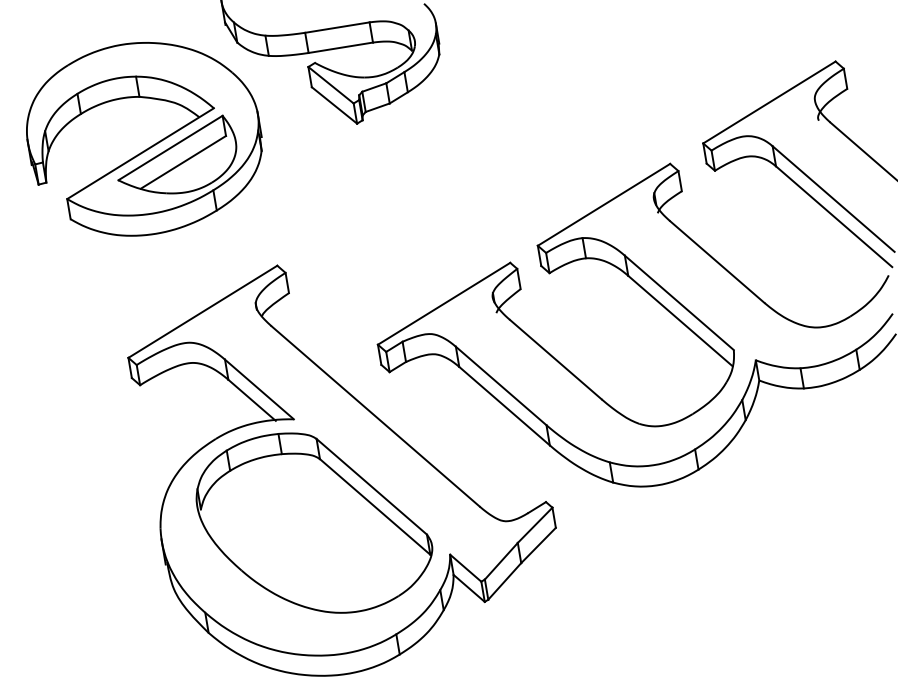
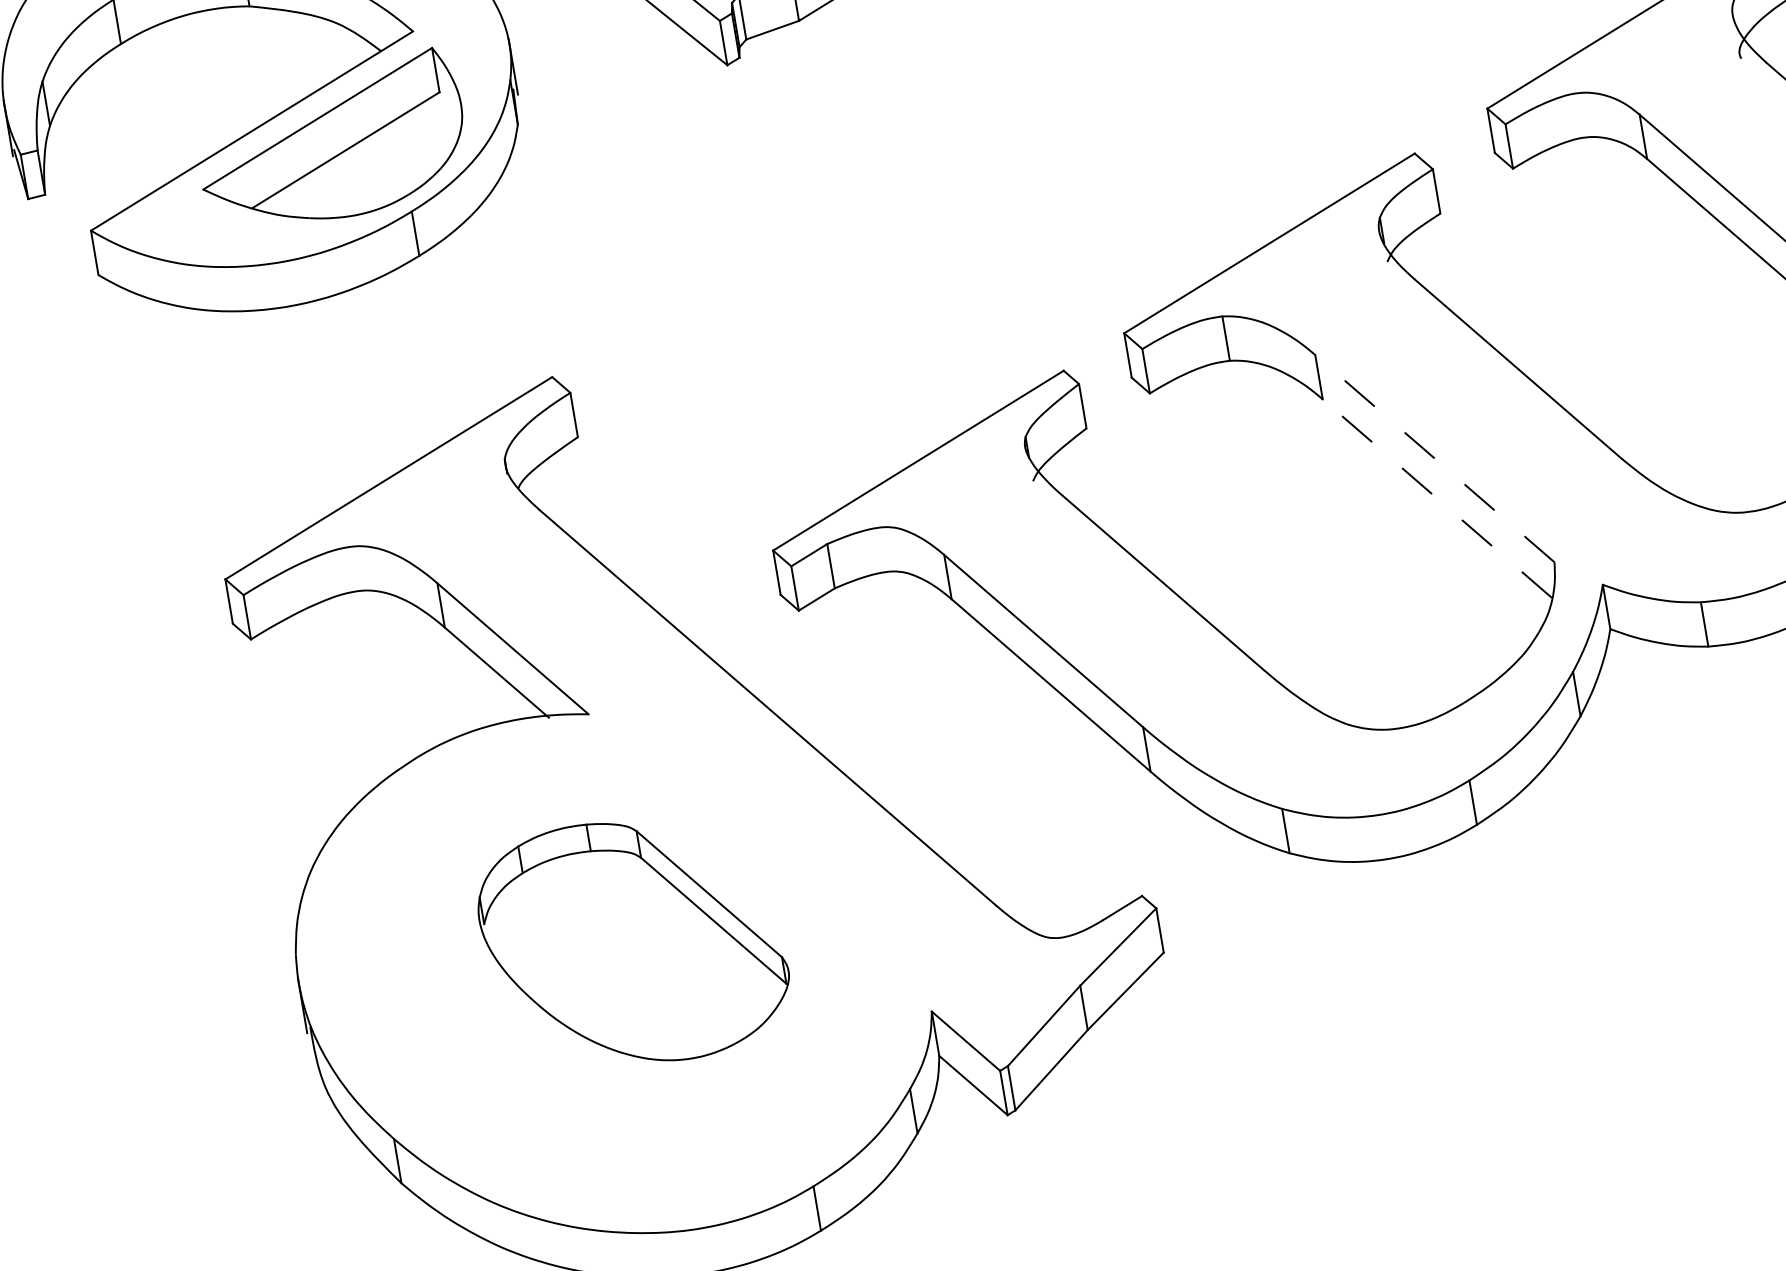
line: (678, 302) -> (1433, 457), solid -> dashed
line: (680, 320) -> (1437, 497), solid -> dashed
part: (314, 522) -> (633, 940), size x0.6

